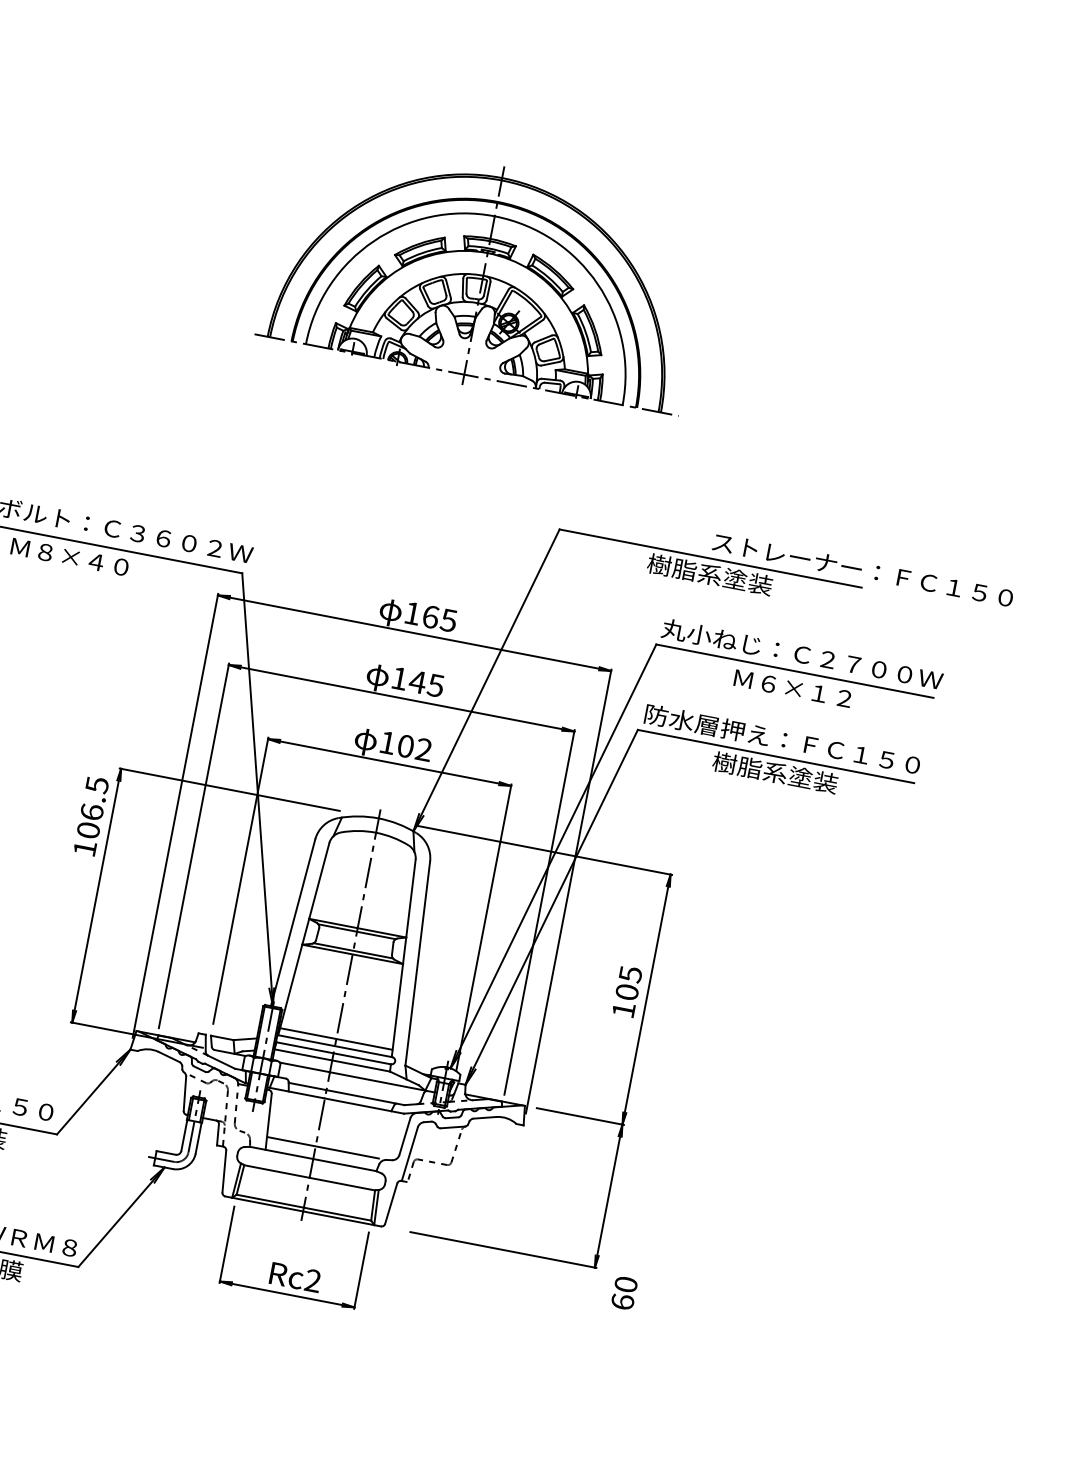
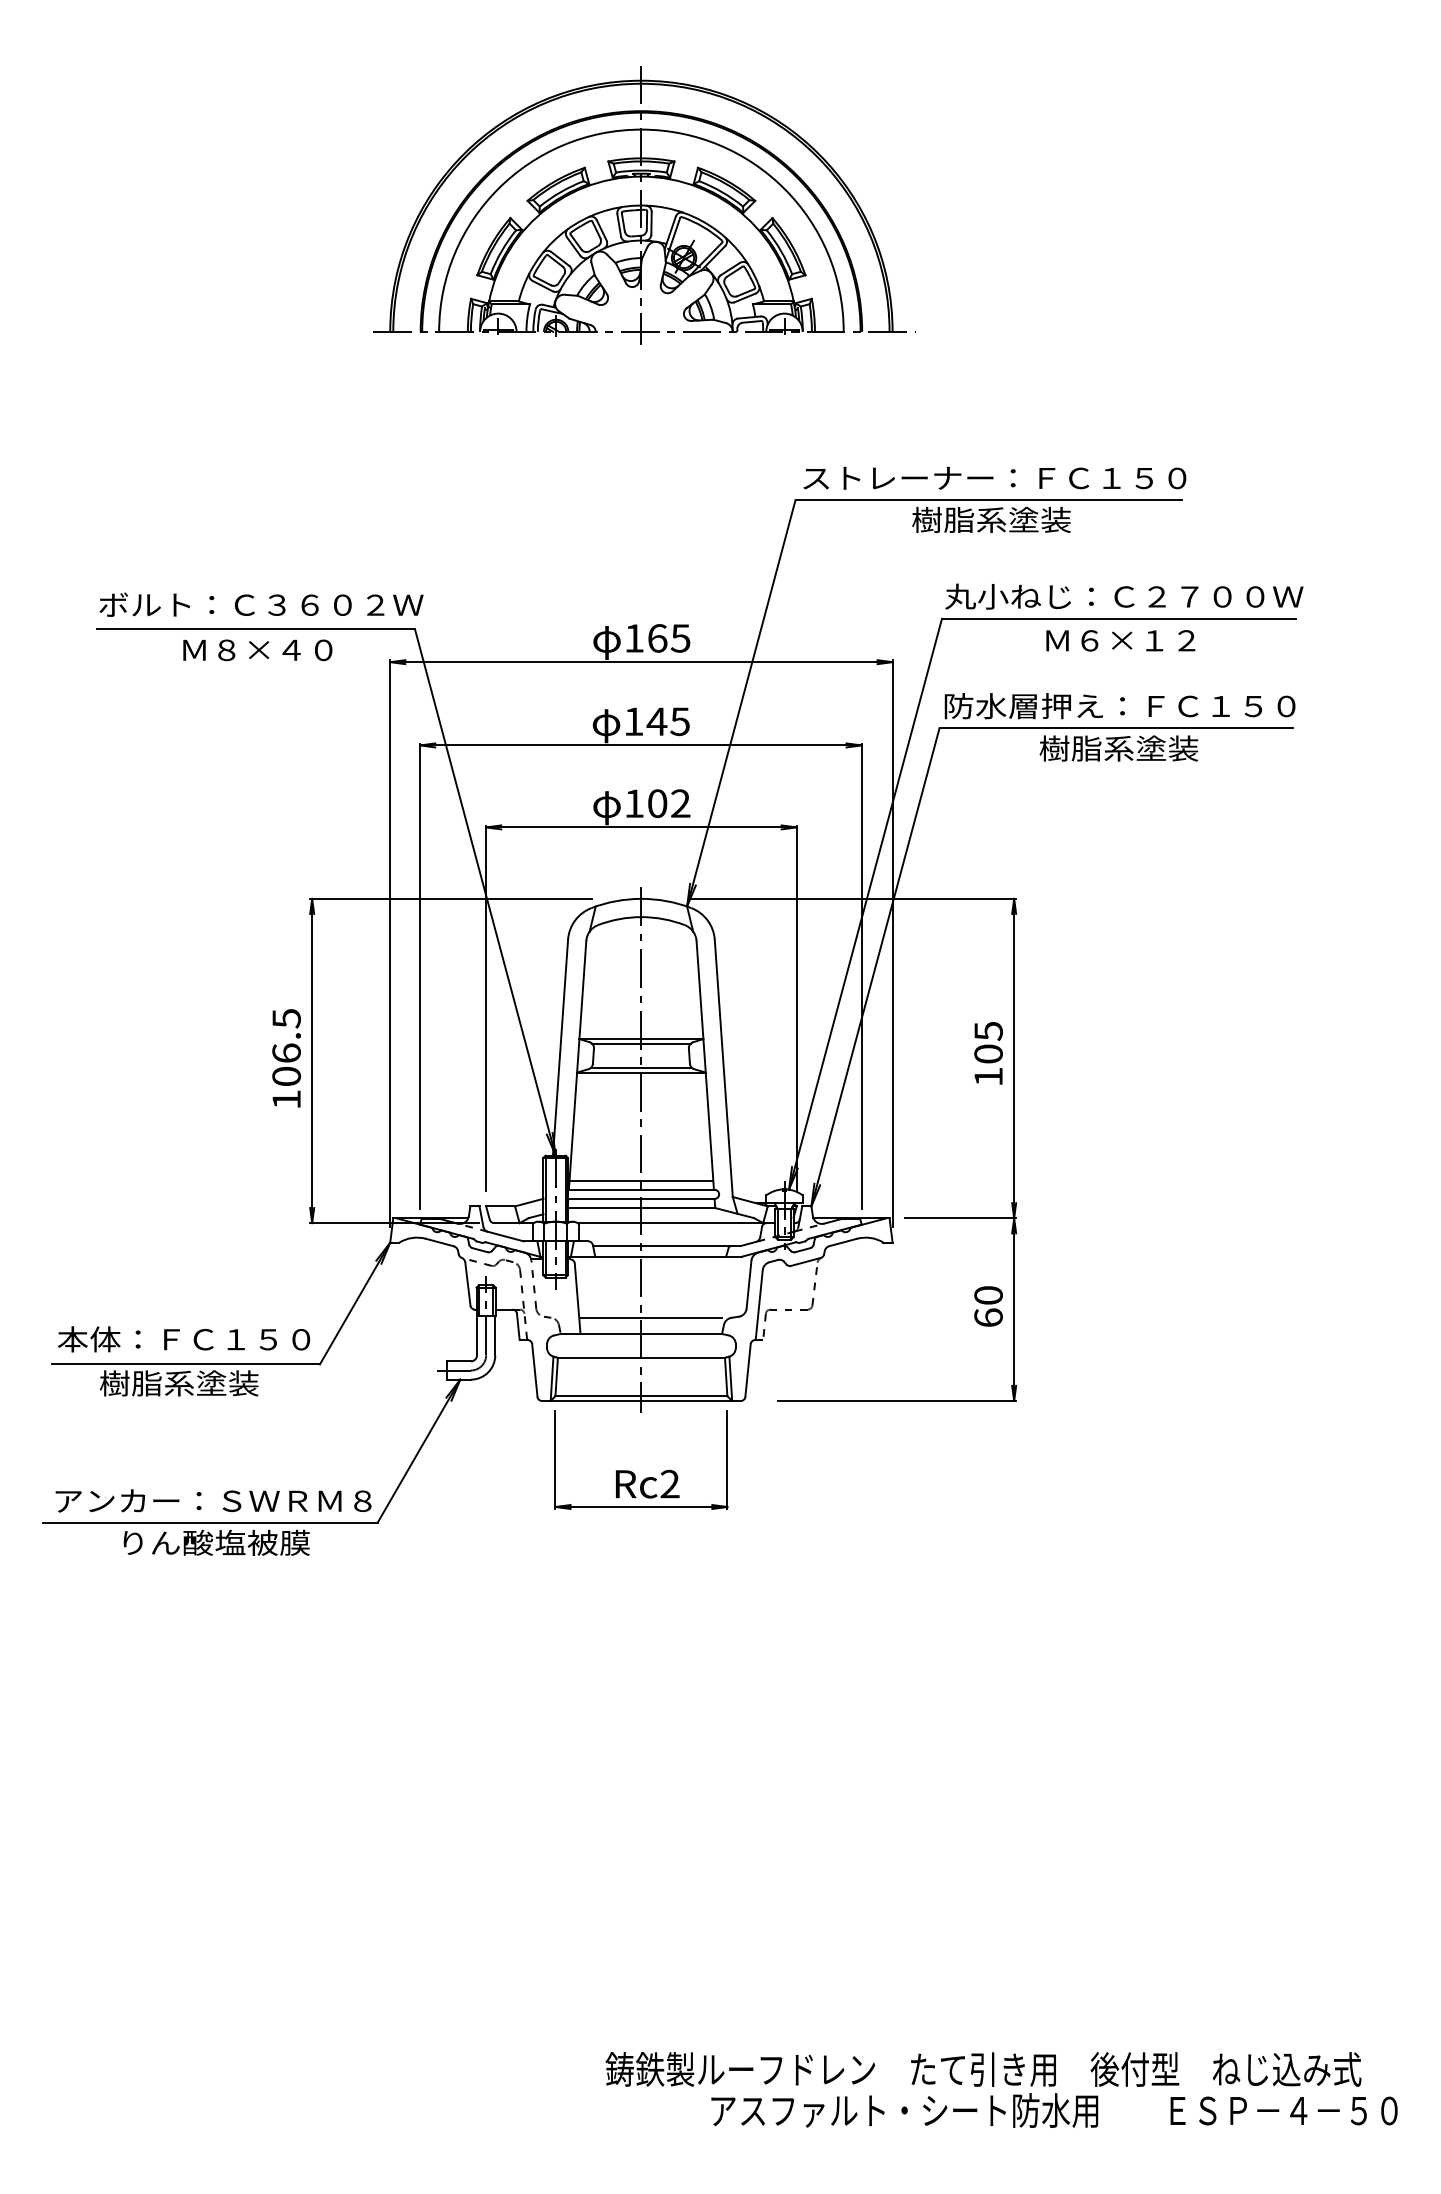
text: (69, 557) -> (257, 650), moved
text: (862, 569) -> (994, 477), moved
text: (91, 816) -> (286, 1058), moved
text: (624, 1293) -> (988, 1306), moved

